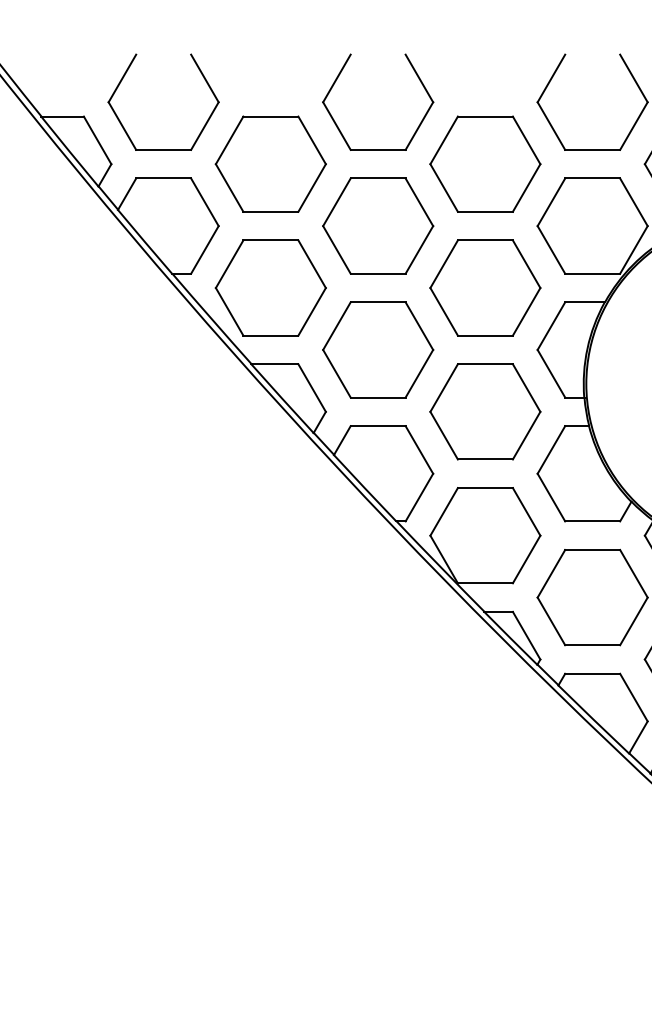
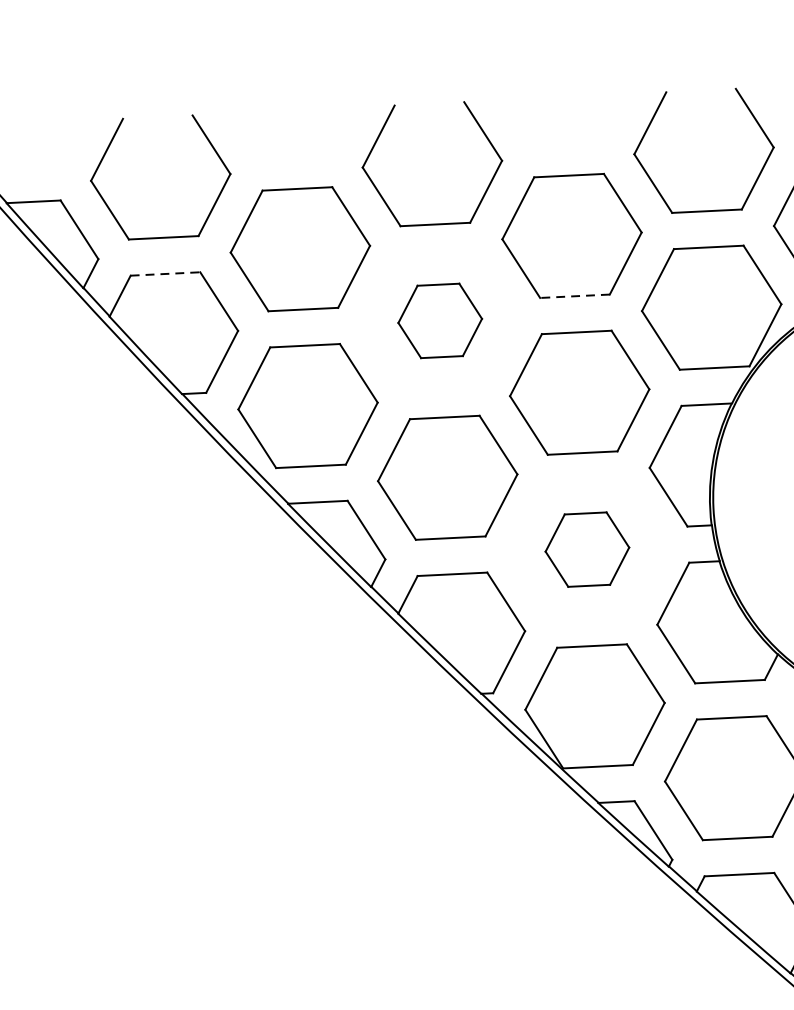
line: (164, 178) -> (166, 273), solid -> dashed
line: (485, 211) -> (575, 295), solid -> dashed
part: (378, 225) -> (440, 320), size x0.6
part: (485, 411) -> (587, 549), size x0.6

